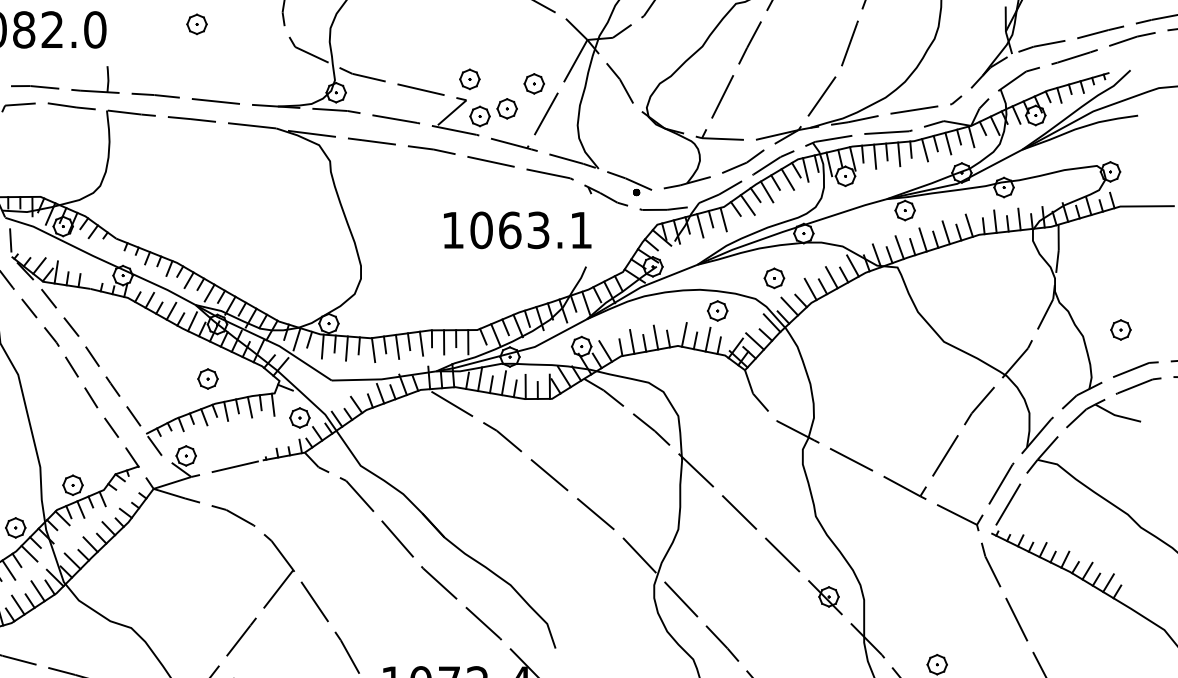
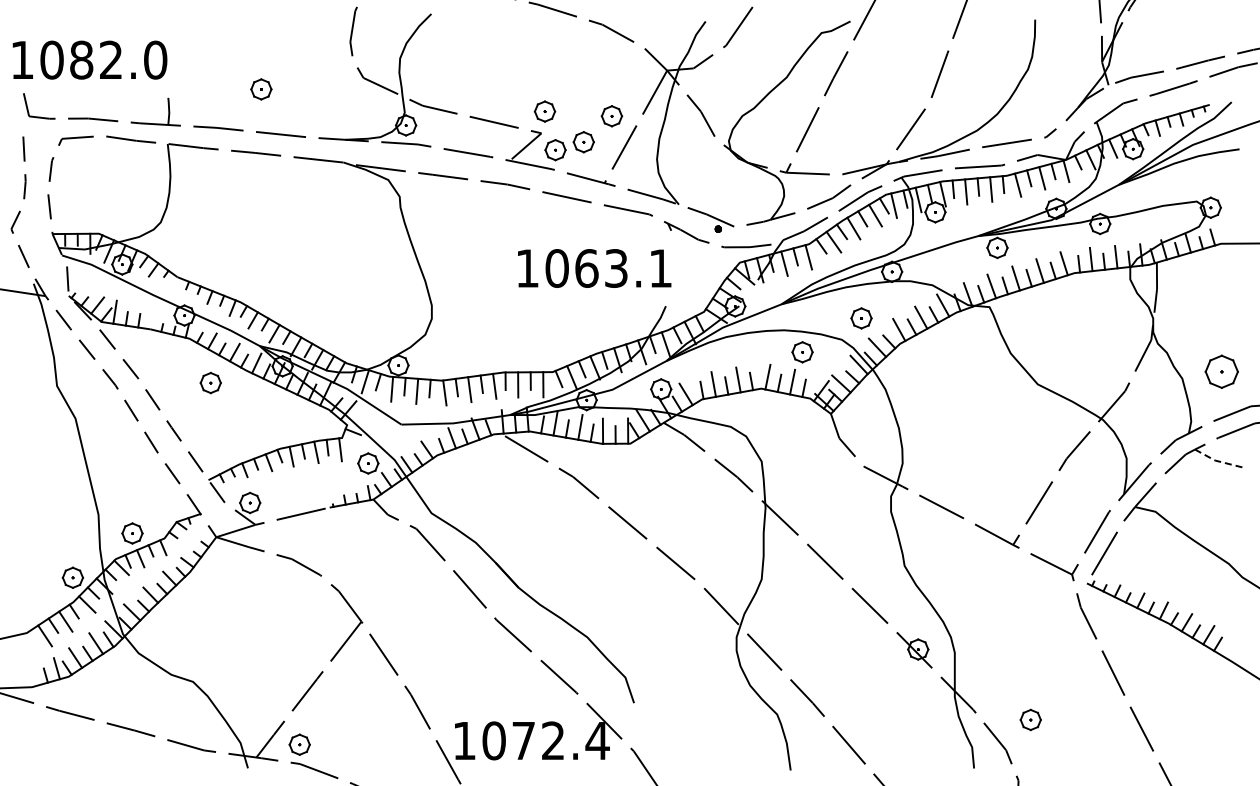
part: (197, 24) -> (261, 89), moved
part: (1120, 330) -> (1221, 372), size x1.6
part: (207, 379) -> (210, 383), moved
line: (1116, 416) -> (1217, 461), solid -> dashed

